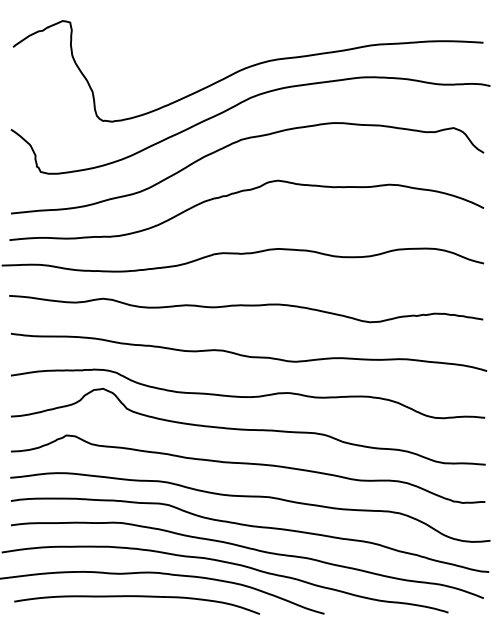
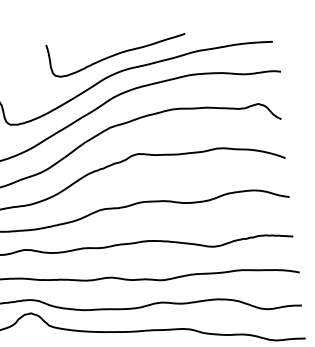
curve: (262, 37) -> (117, 54), added

